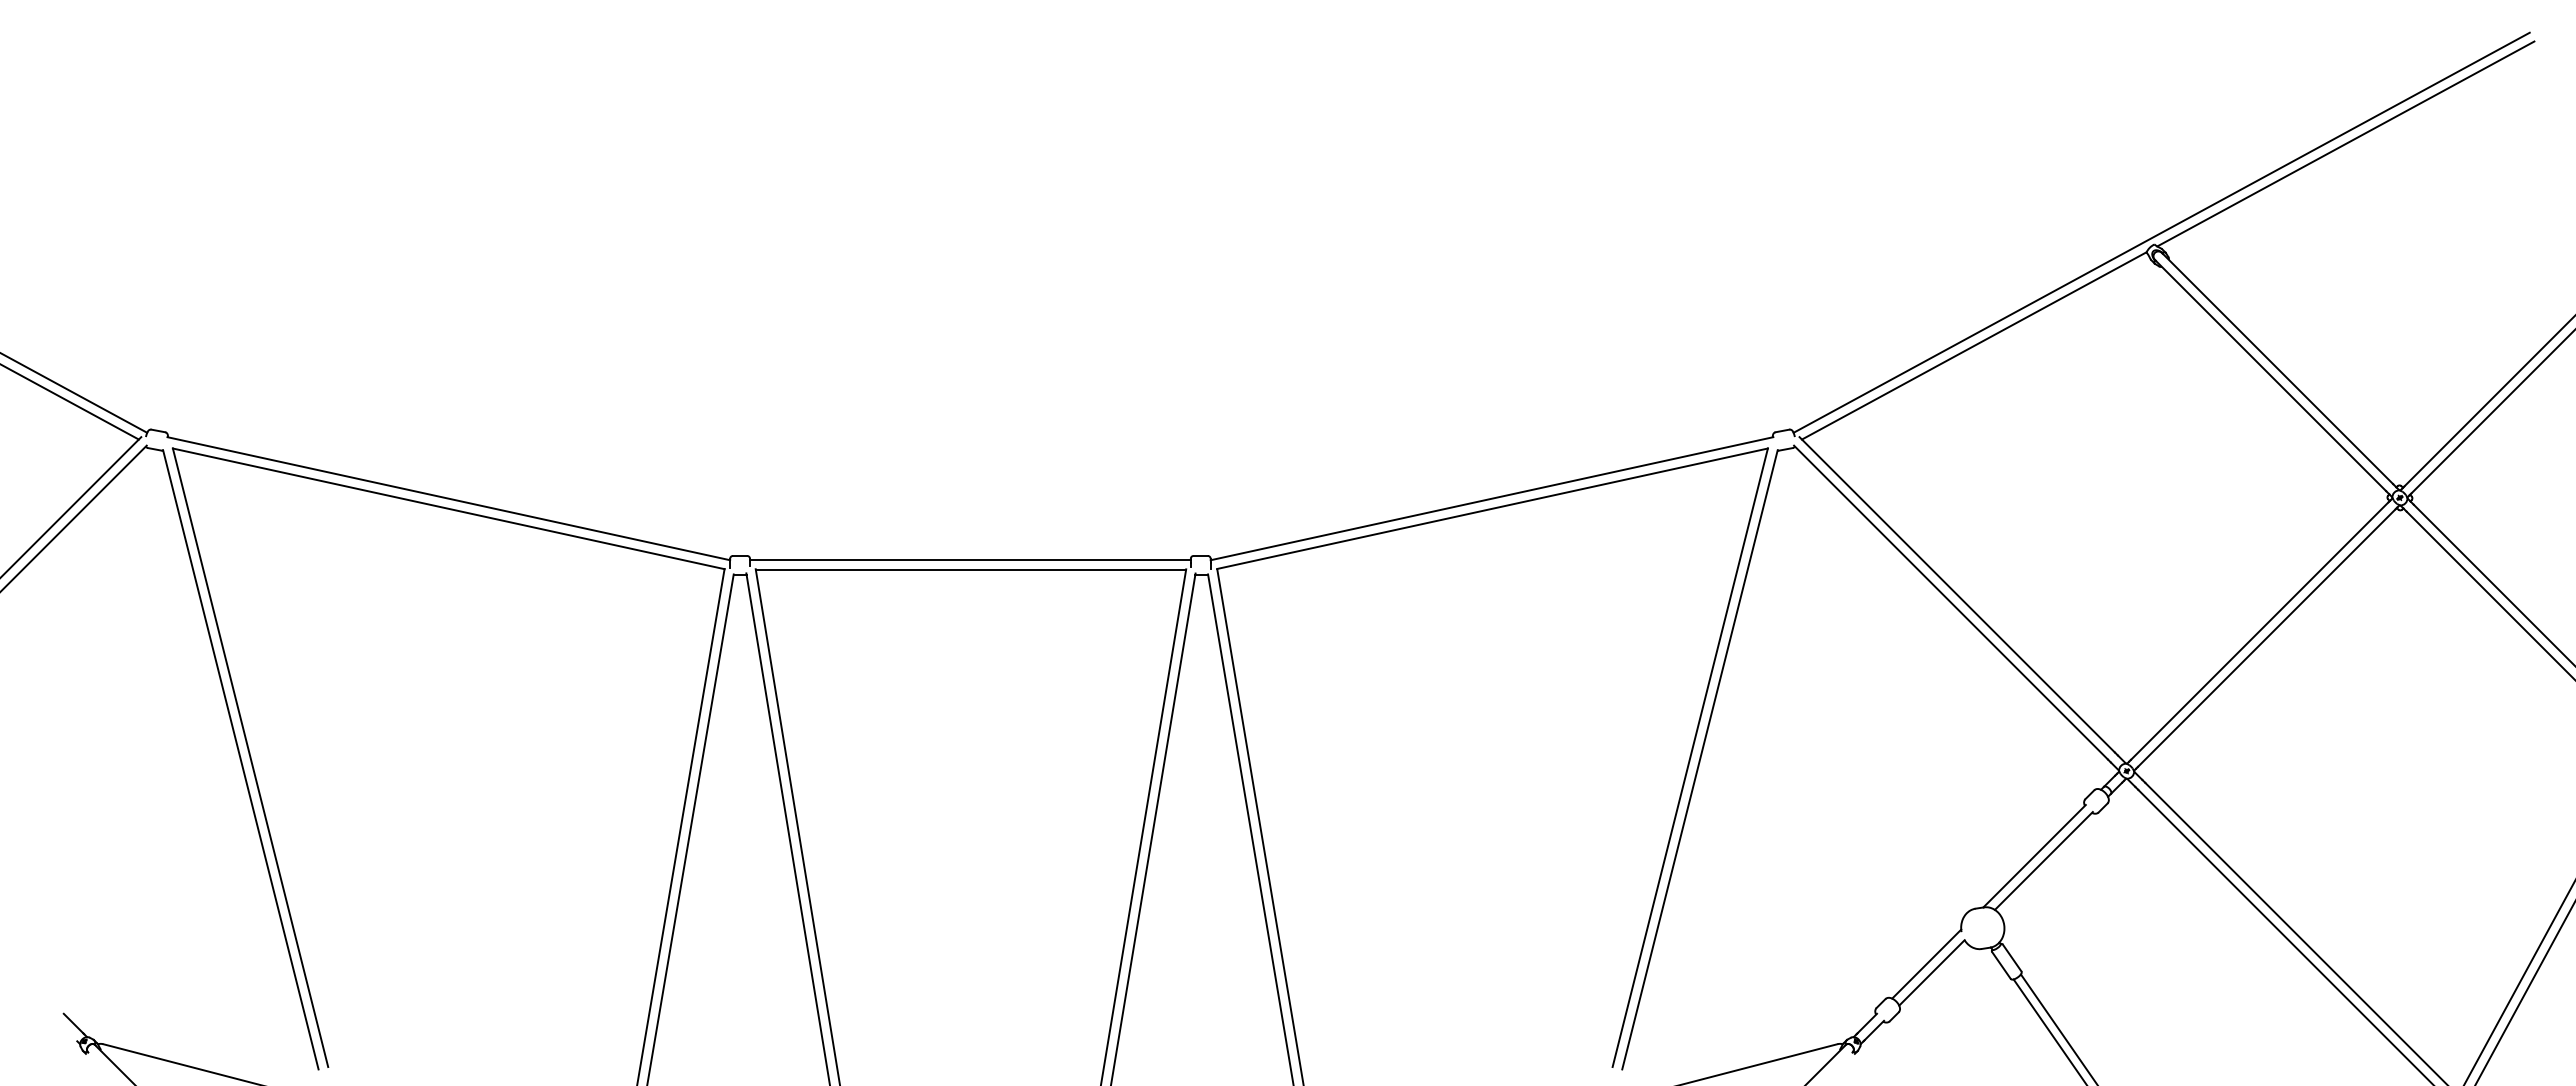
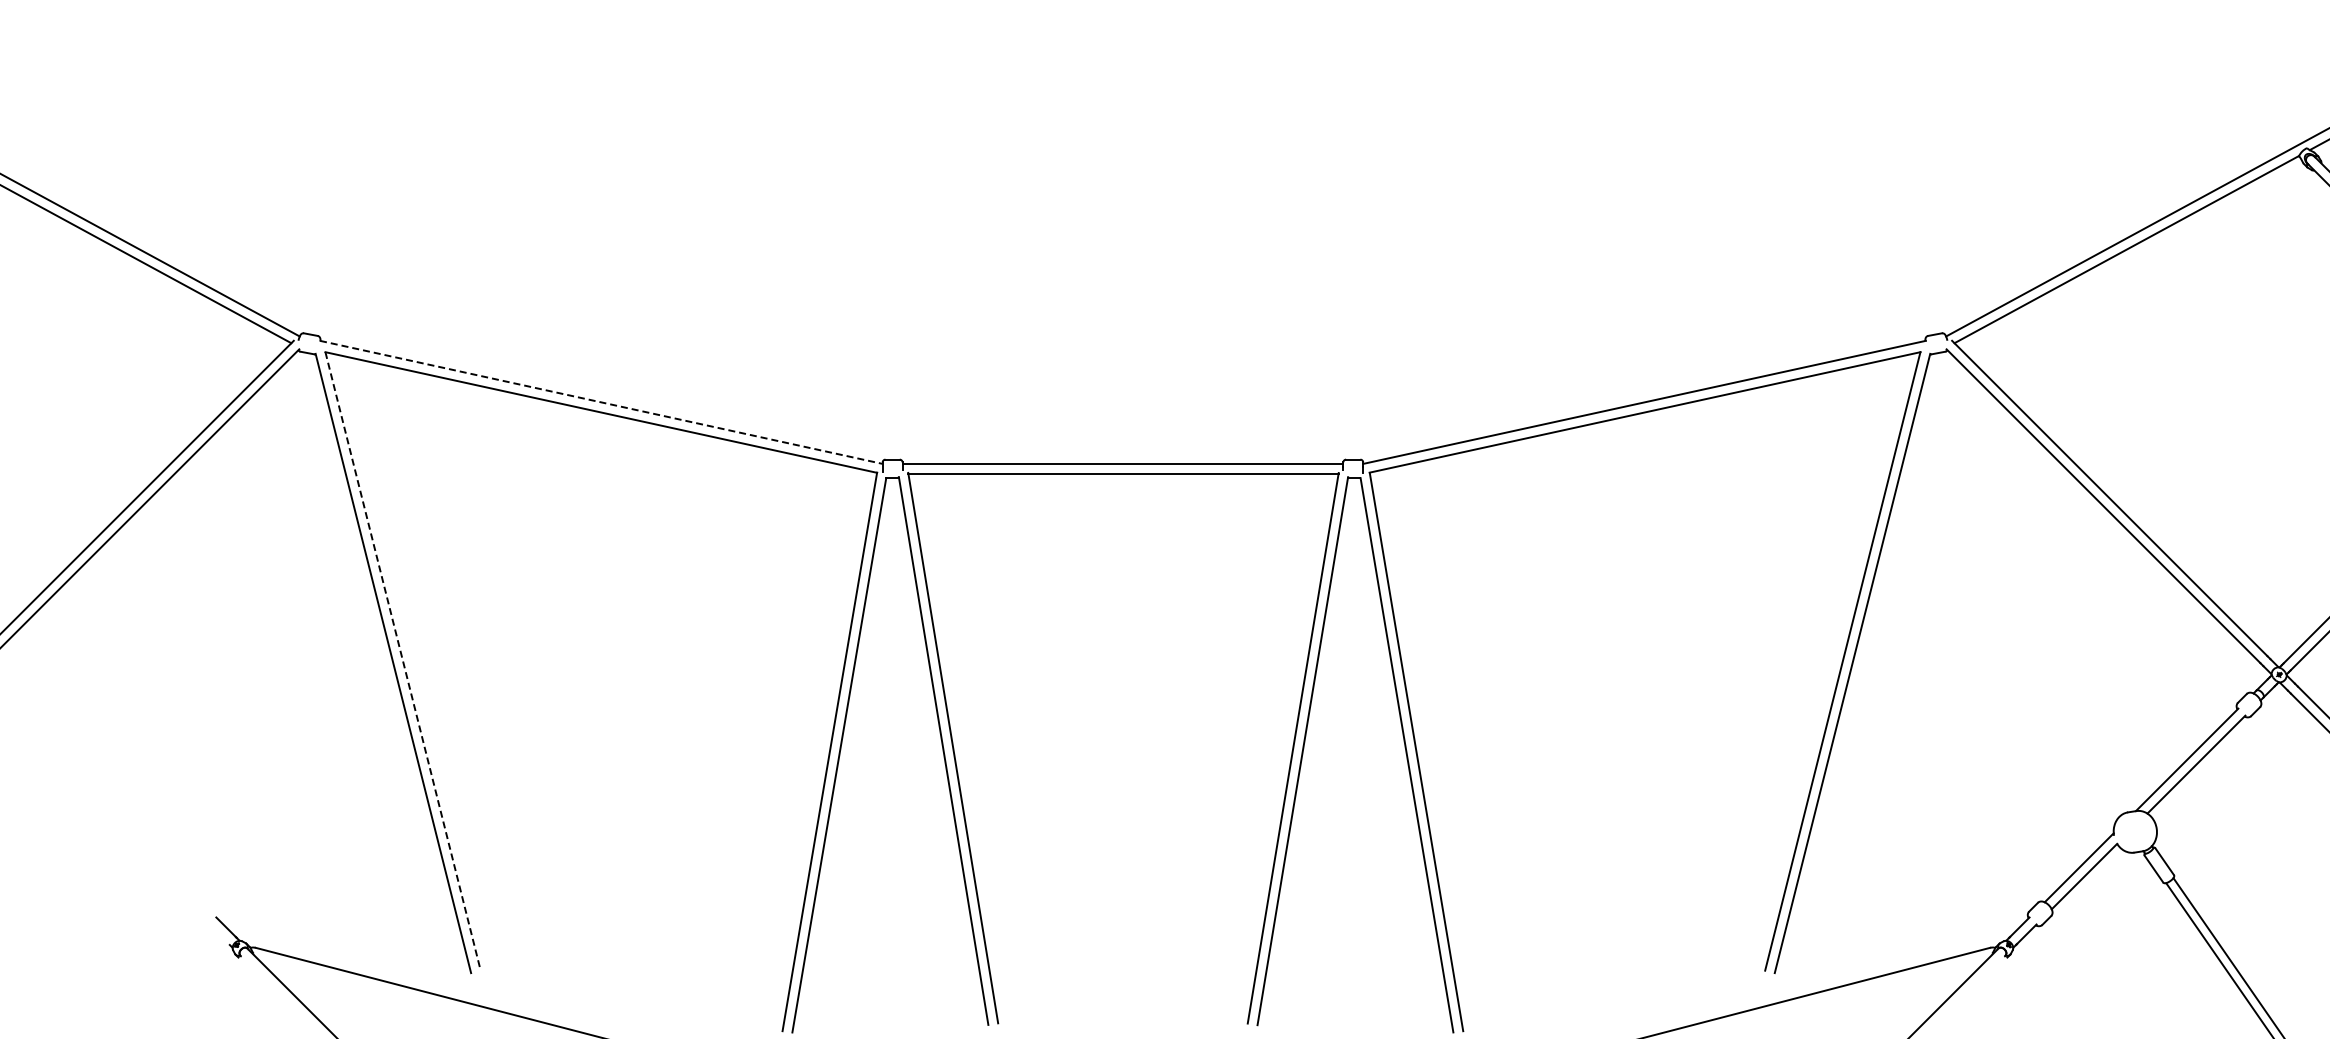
line: (448, 498) -> (601, 402), solid -> dashed
line: (250, 757) -> (403, 661), solid -> dashed

